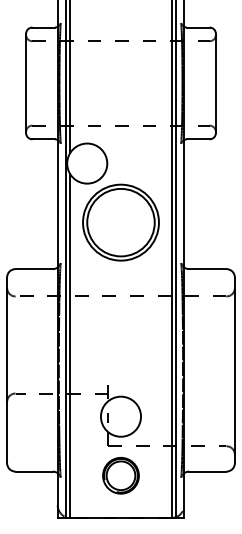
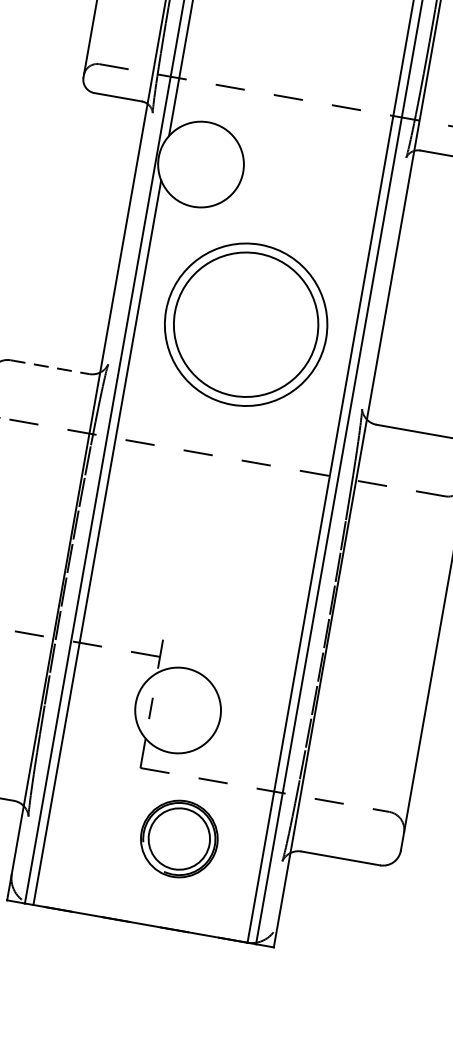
part: (120, 222) -> (245, 324), moved
line: (34, 269) -> (50, 368), solid -> dashed
part: (120, 475) -> (178, 838), moved

